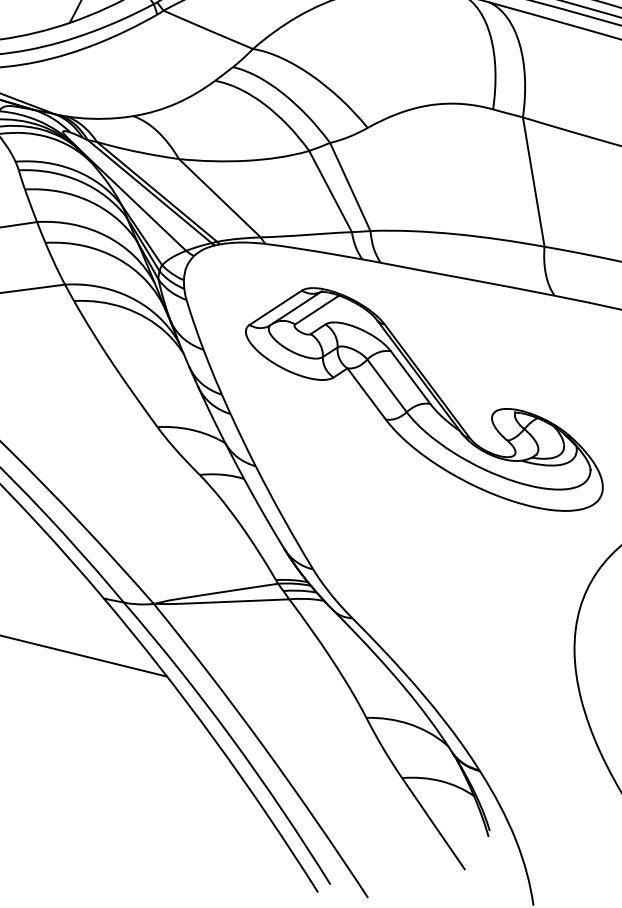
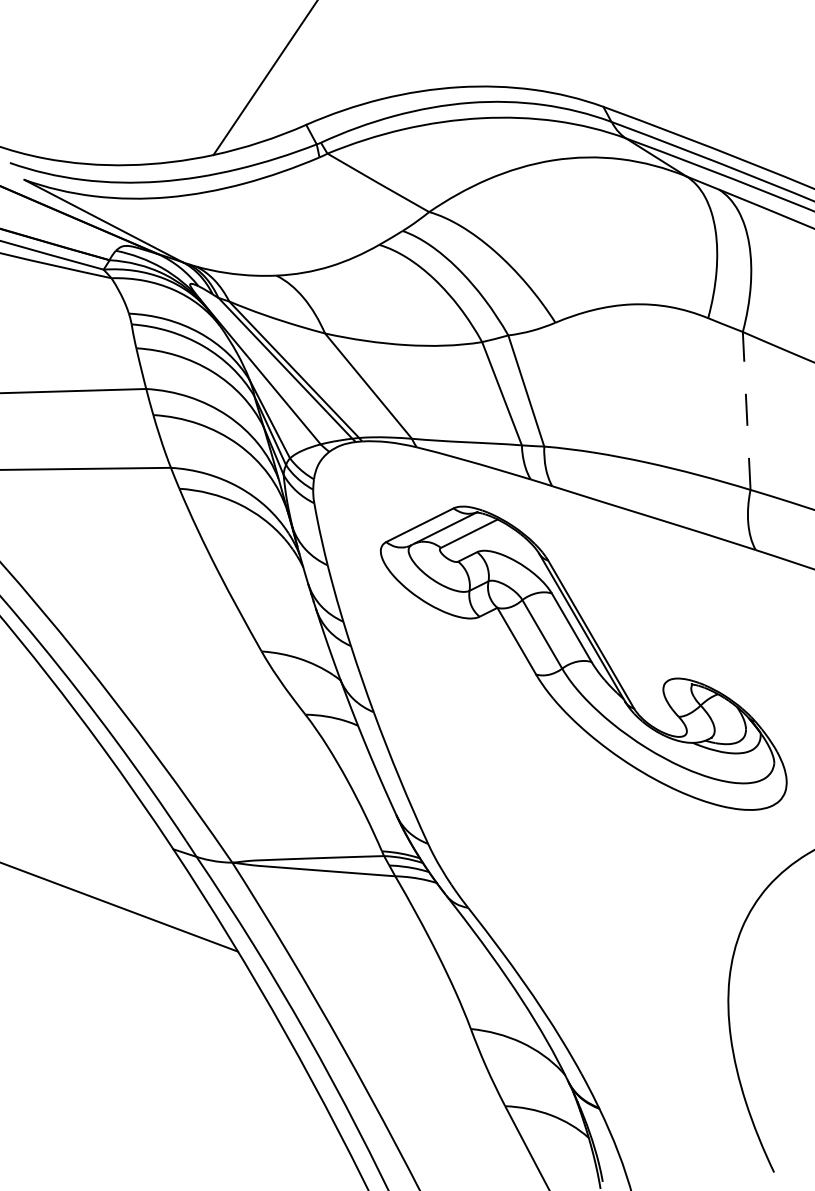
line: (533, 181) -> (746, 410), solid -> dashed

